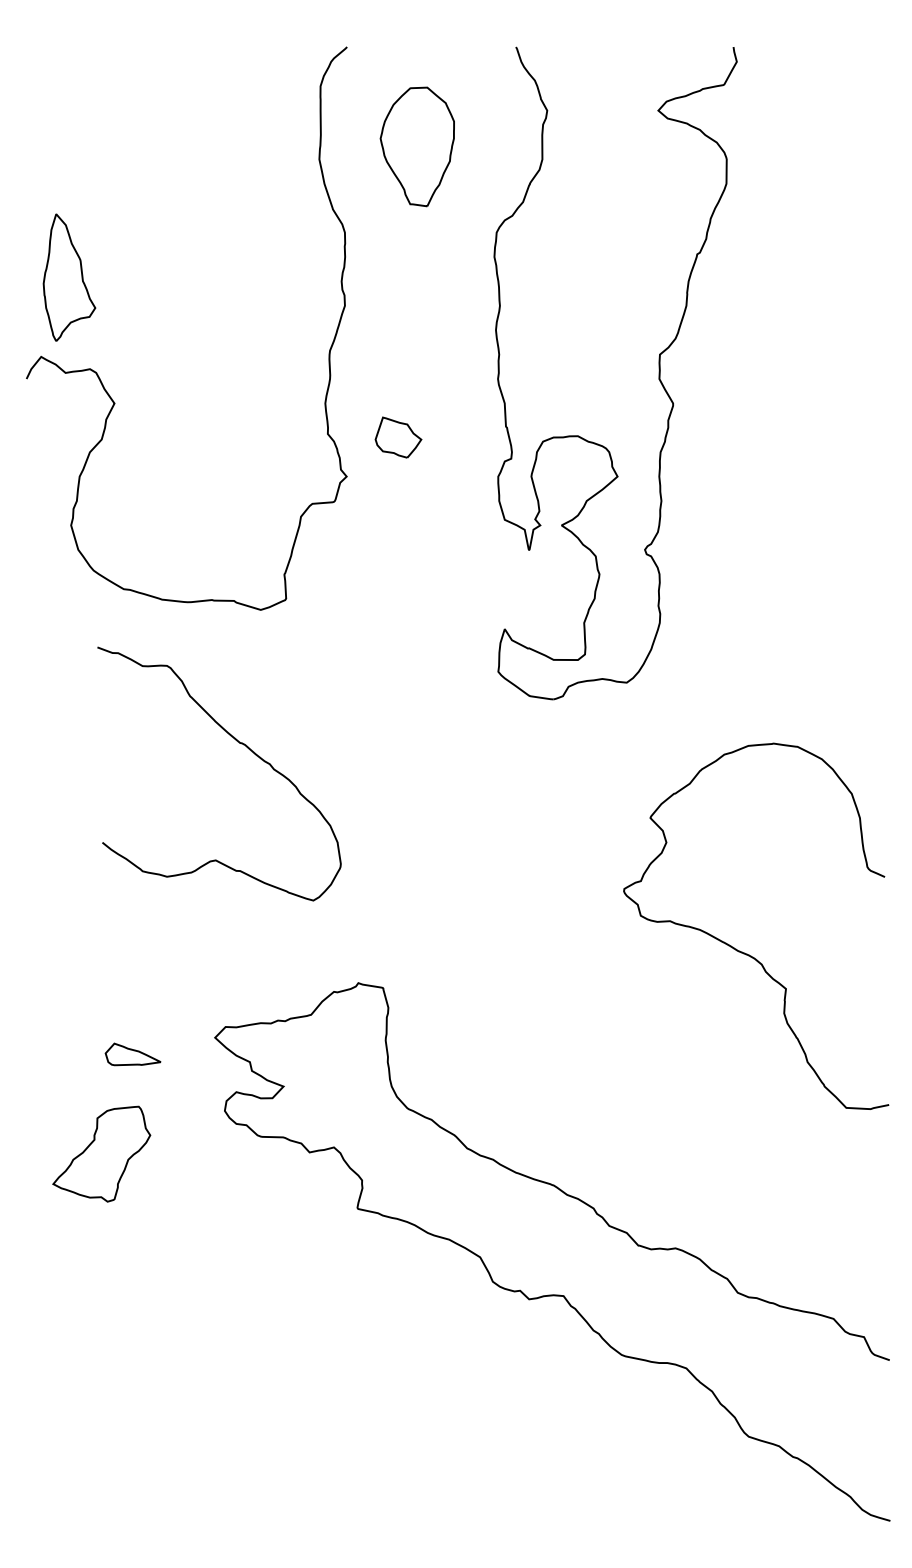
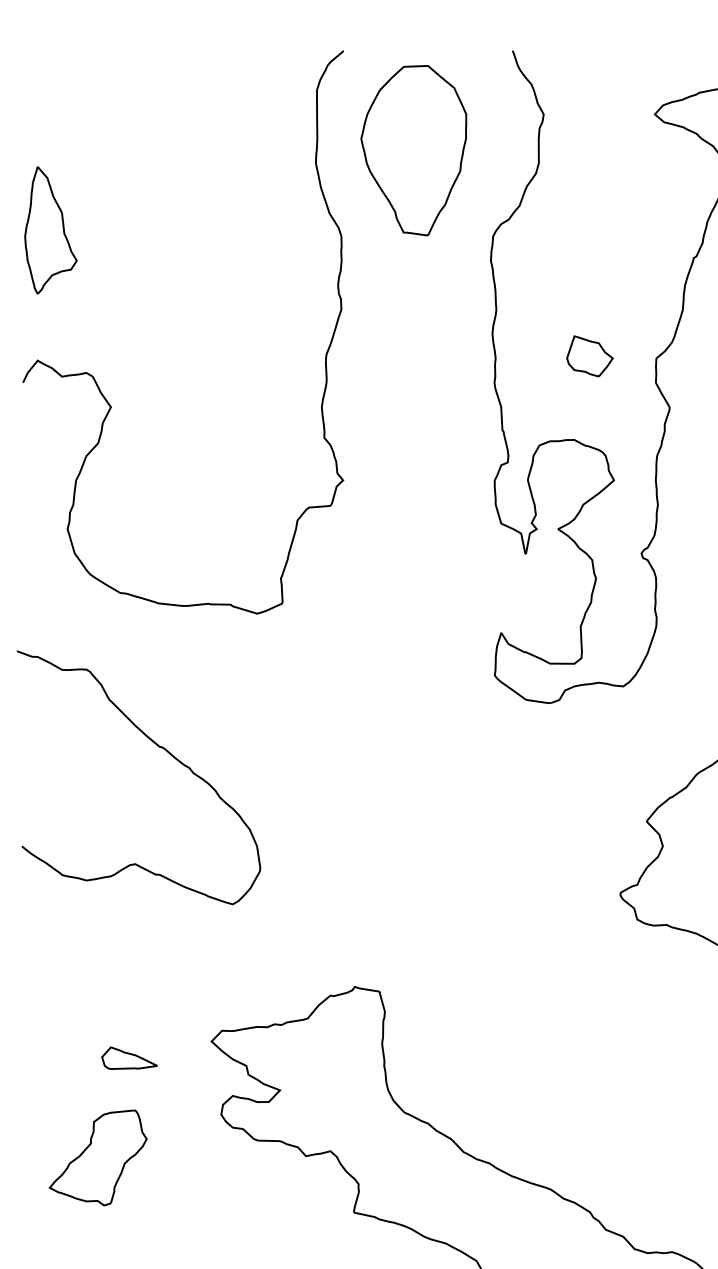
part: (417, 146) -> (413, 150), size x1.43
part: (69, 277) -> (50, 230), moved
part: (398, 437) -> (589, 356), moved
curve: (239, 743) -> (158, 747), moved

